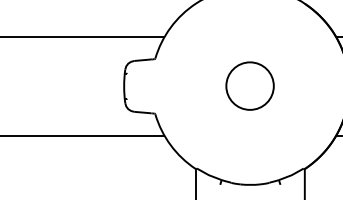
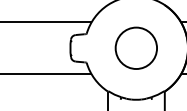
part: (248, 84) -> (135, 47), size x1.67

